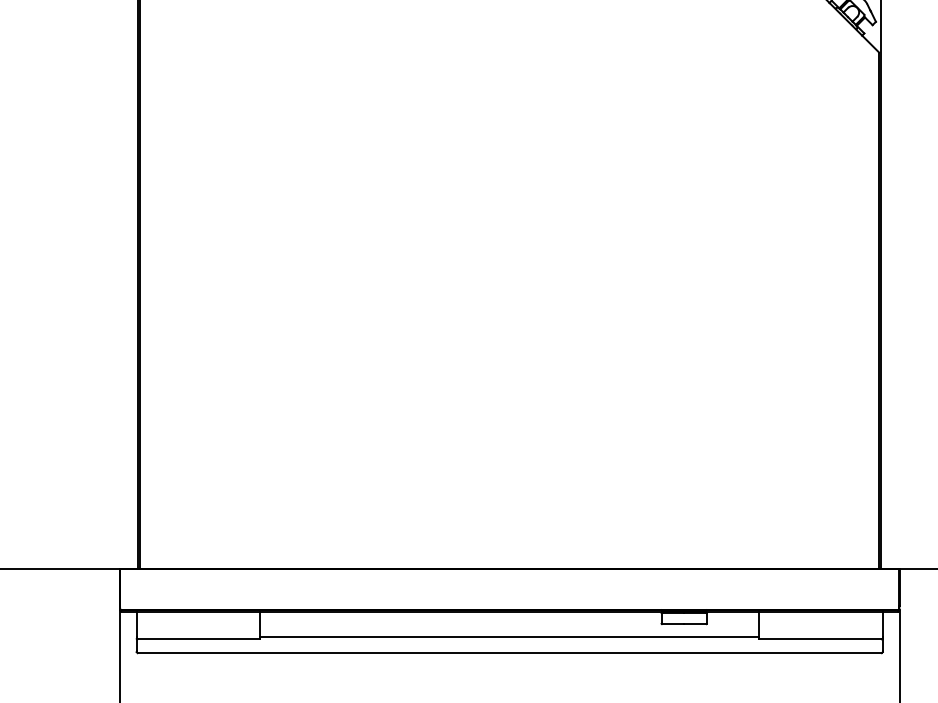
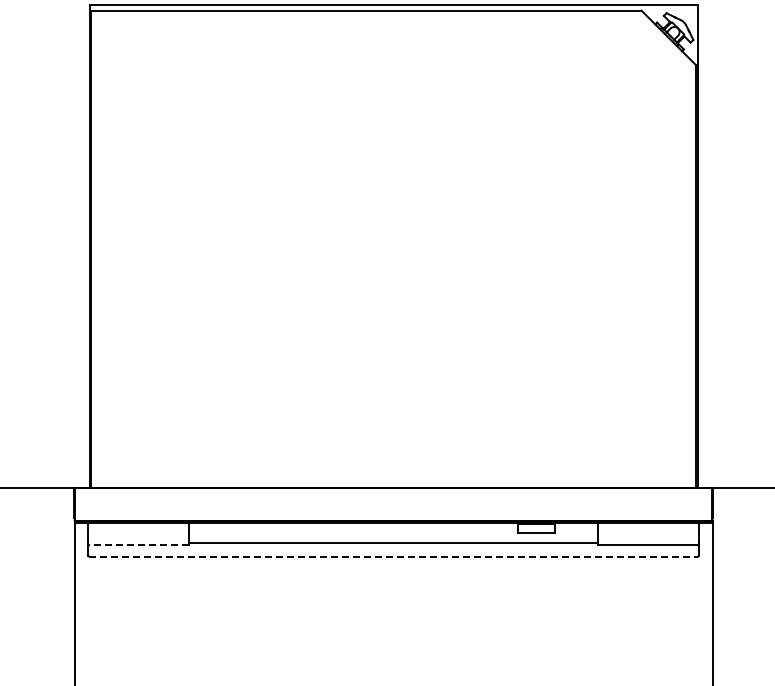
line: (197, 639) -> (138, 545), solid -> dashed
line: (509, 653) -> (393, 556), solid -> dashed

